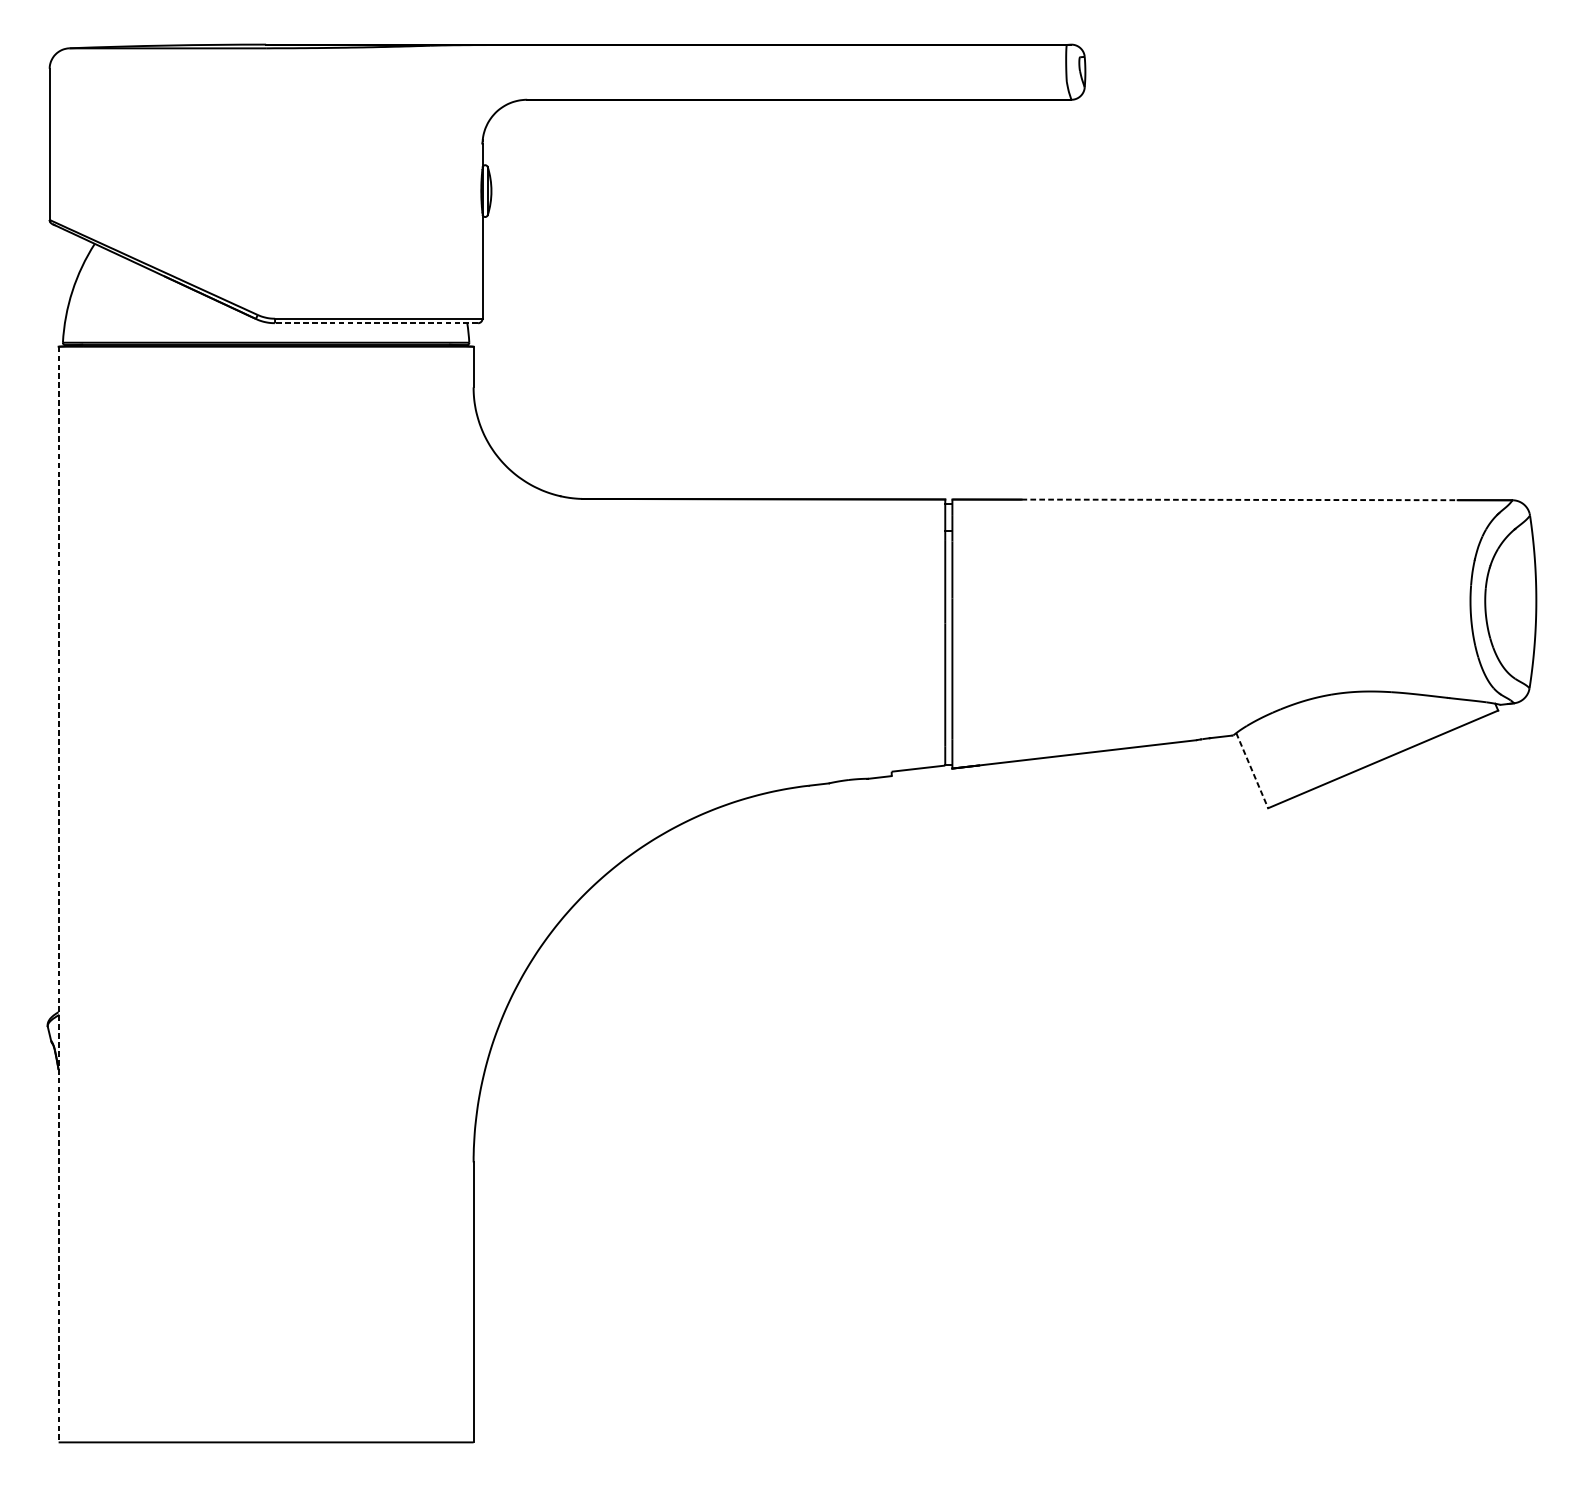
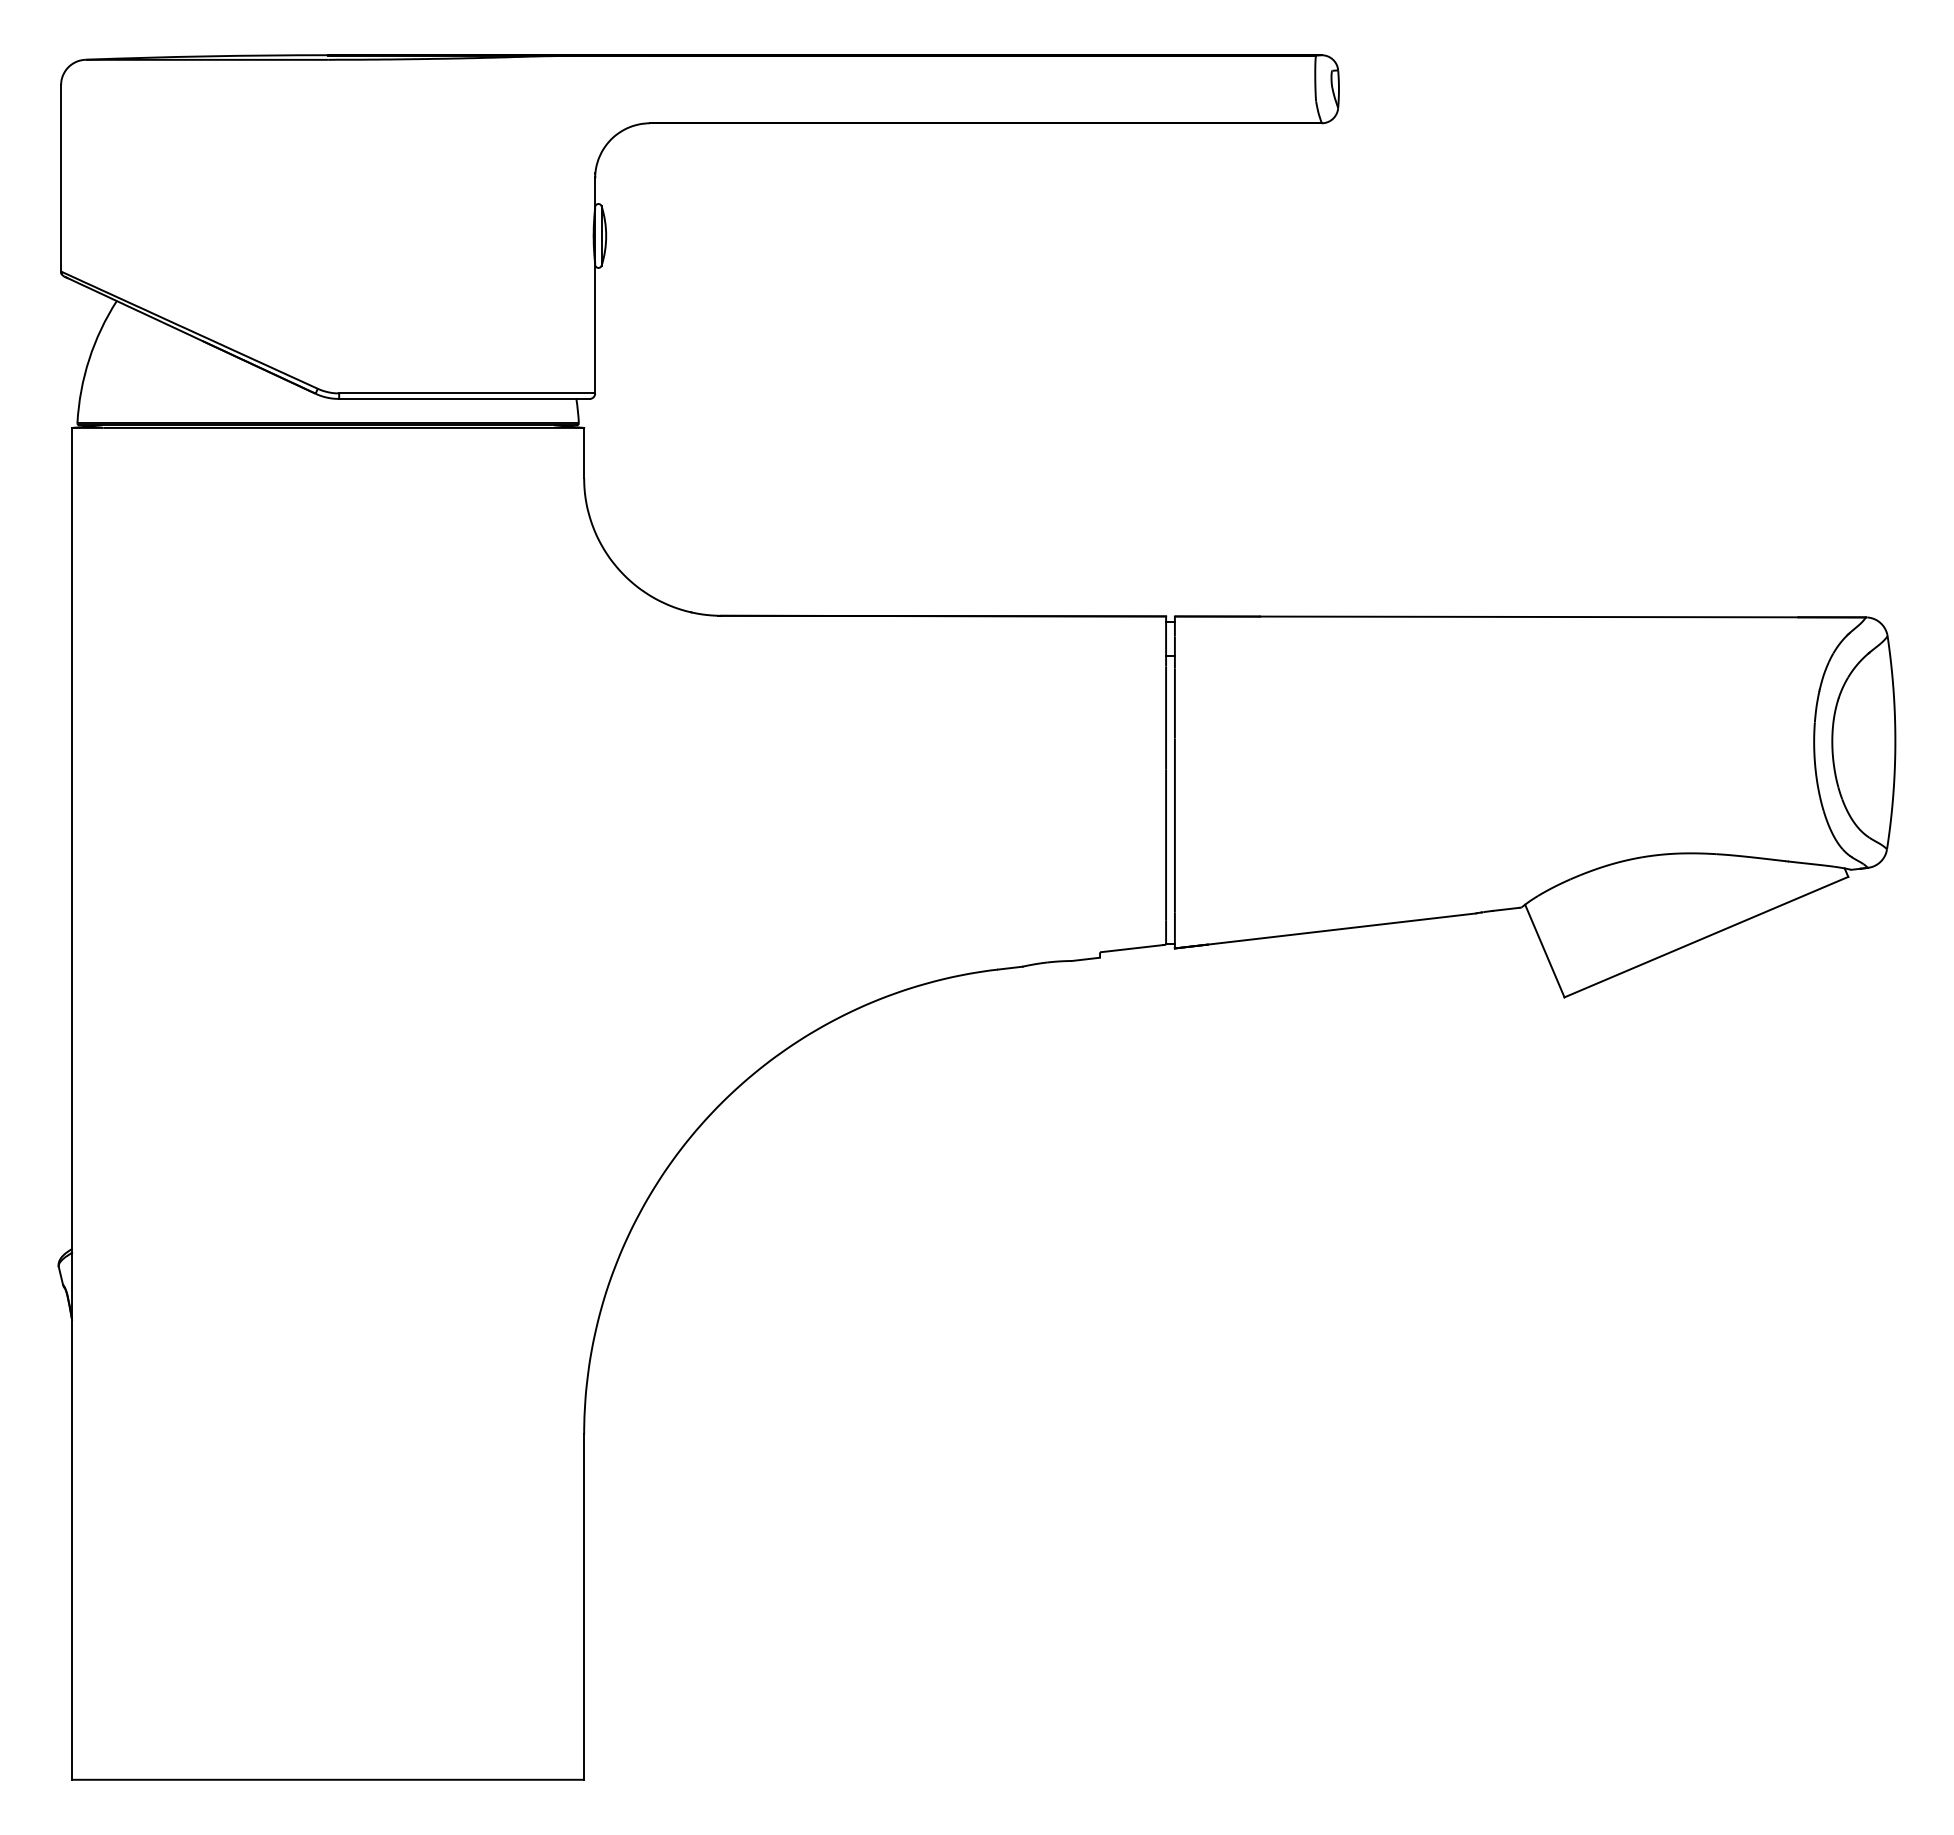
line: (375, 322) -> (463, 398), dashed -> solid
line: (1239, 499) -> (1529, 616), dashed -> solid
line: (1252, 771) -> (1545, 951), dashed -> solid
line: (58, 894) -> (72, 1103), dashed -> solid

